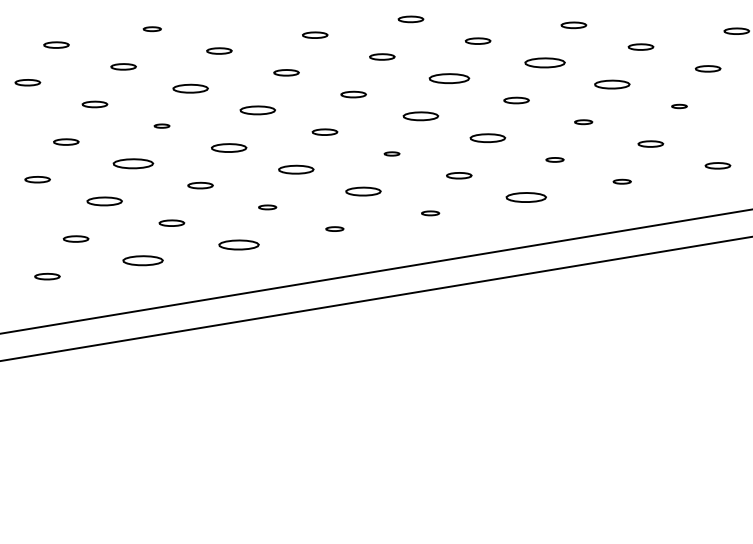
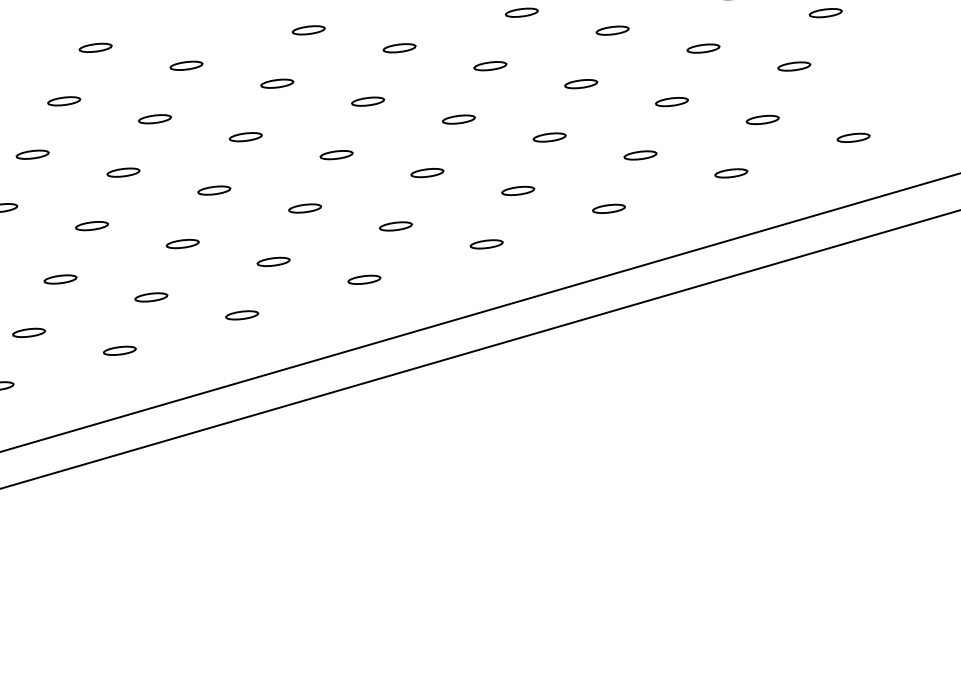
part: (152, 28) -> (95, 46), size x1.43
part: (545, 62) -> (612, 30), size x0.62
part: (449, 78) -> (490, 65), size x0.62
part: (612, 84) -> (703, 48), size x0.71
part: (190, 88) -> (154, 119), size x0.71
part: (679, 106) -> (794, 66), size x1.67
part: (257, 110) -> (245, 137), size x0.71
part: (420, 116) -> (458, 119), size x0.71
part: (583, 121) -> (671, 101), size x1.43
part: (161, 125) -> (122, 171), size x1.67
part: (487, 137) -> (549, 136), size x0.71
part: (229, 147) -> (214, 189), size x0.71
part: (391, 153) -> (426, 172), size x1.67
part: (554, 159) -> (639, 155), size x1.43
part: (133, 163) -> (92, 225), size x0.62
part: (296, 169) -> (305, 208), size x0.71
part: (622, 181) -> (731, 173), size x1.43
part: (363, 191) -> (395, 226), size x0.71
part: (526, 197) -> (609, 208), size x0.62
part: (104, 201) -> (60, 279), size x0.71
part: (267, 207) -> (273, 262), size x1.43
part: (430, 213) -> (486, 244), size x1.43
part: (334, 228) -> (363, 279), size x1.43
part: (238, 244) -> (241, 314), size x0.62
part: (143, 260) -> (120, 350), size x0.62

